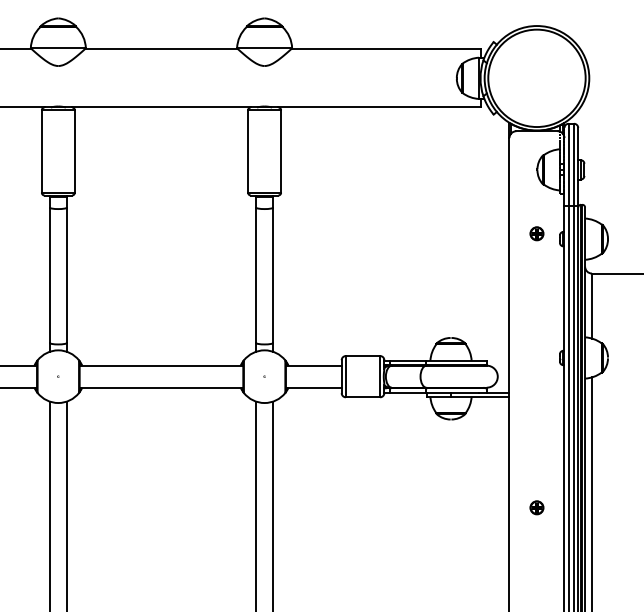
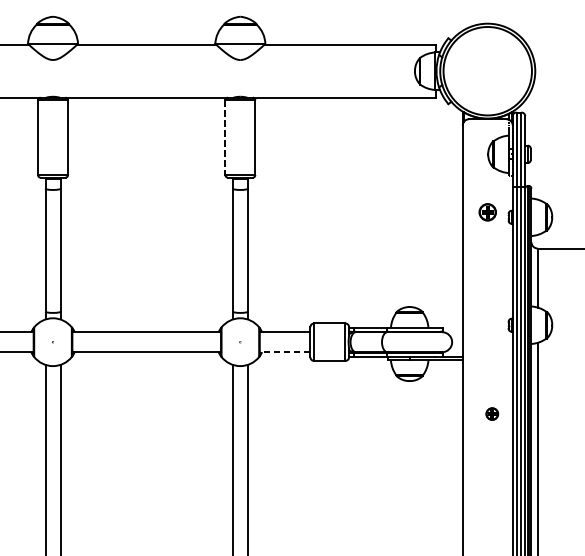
line: (248, 152) -> (225, 138), solid -> dashed
part: (536, 233) -> (487, 212), size x1.4
line: (313, 387) -> (284, 352), solid -> dashed
part: (536, 507) -> (491, 413), moved

